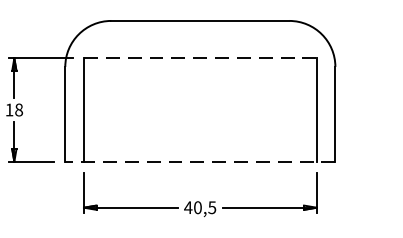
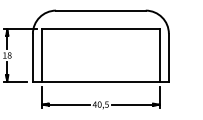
line: (199, 58) -> (100, 29), dashed -> solid
line: (199, 161) -> (100, 81), dashed -> solid

